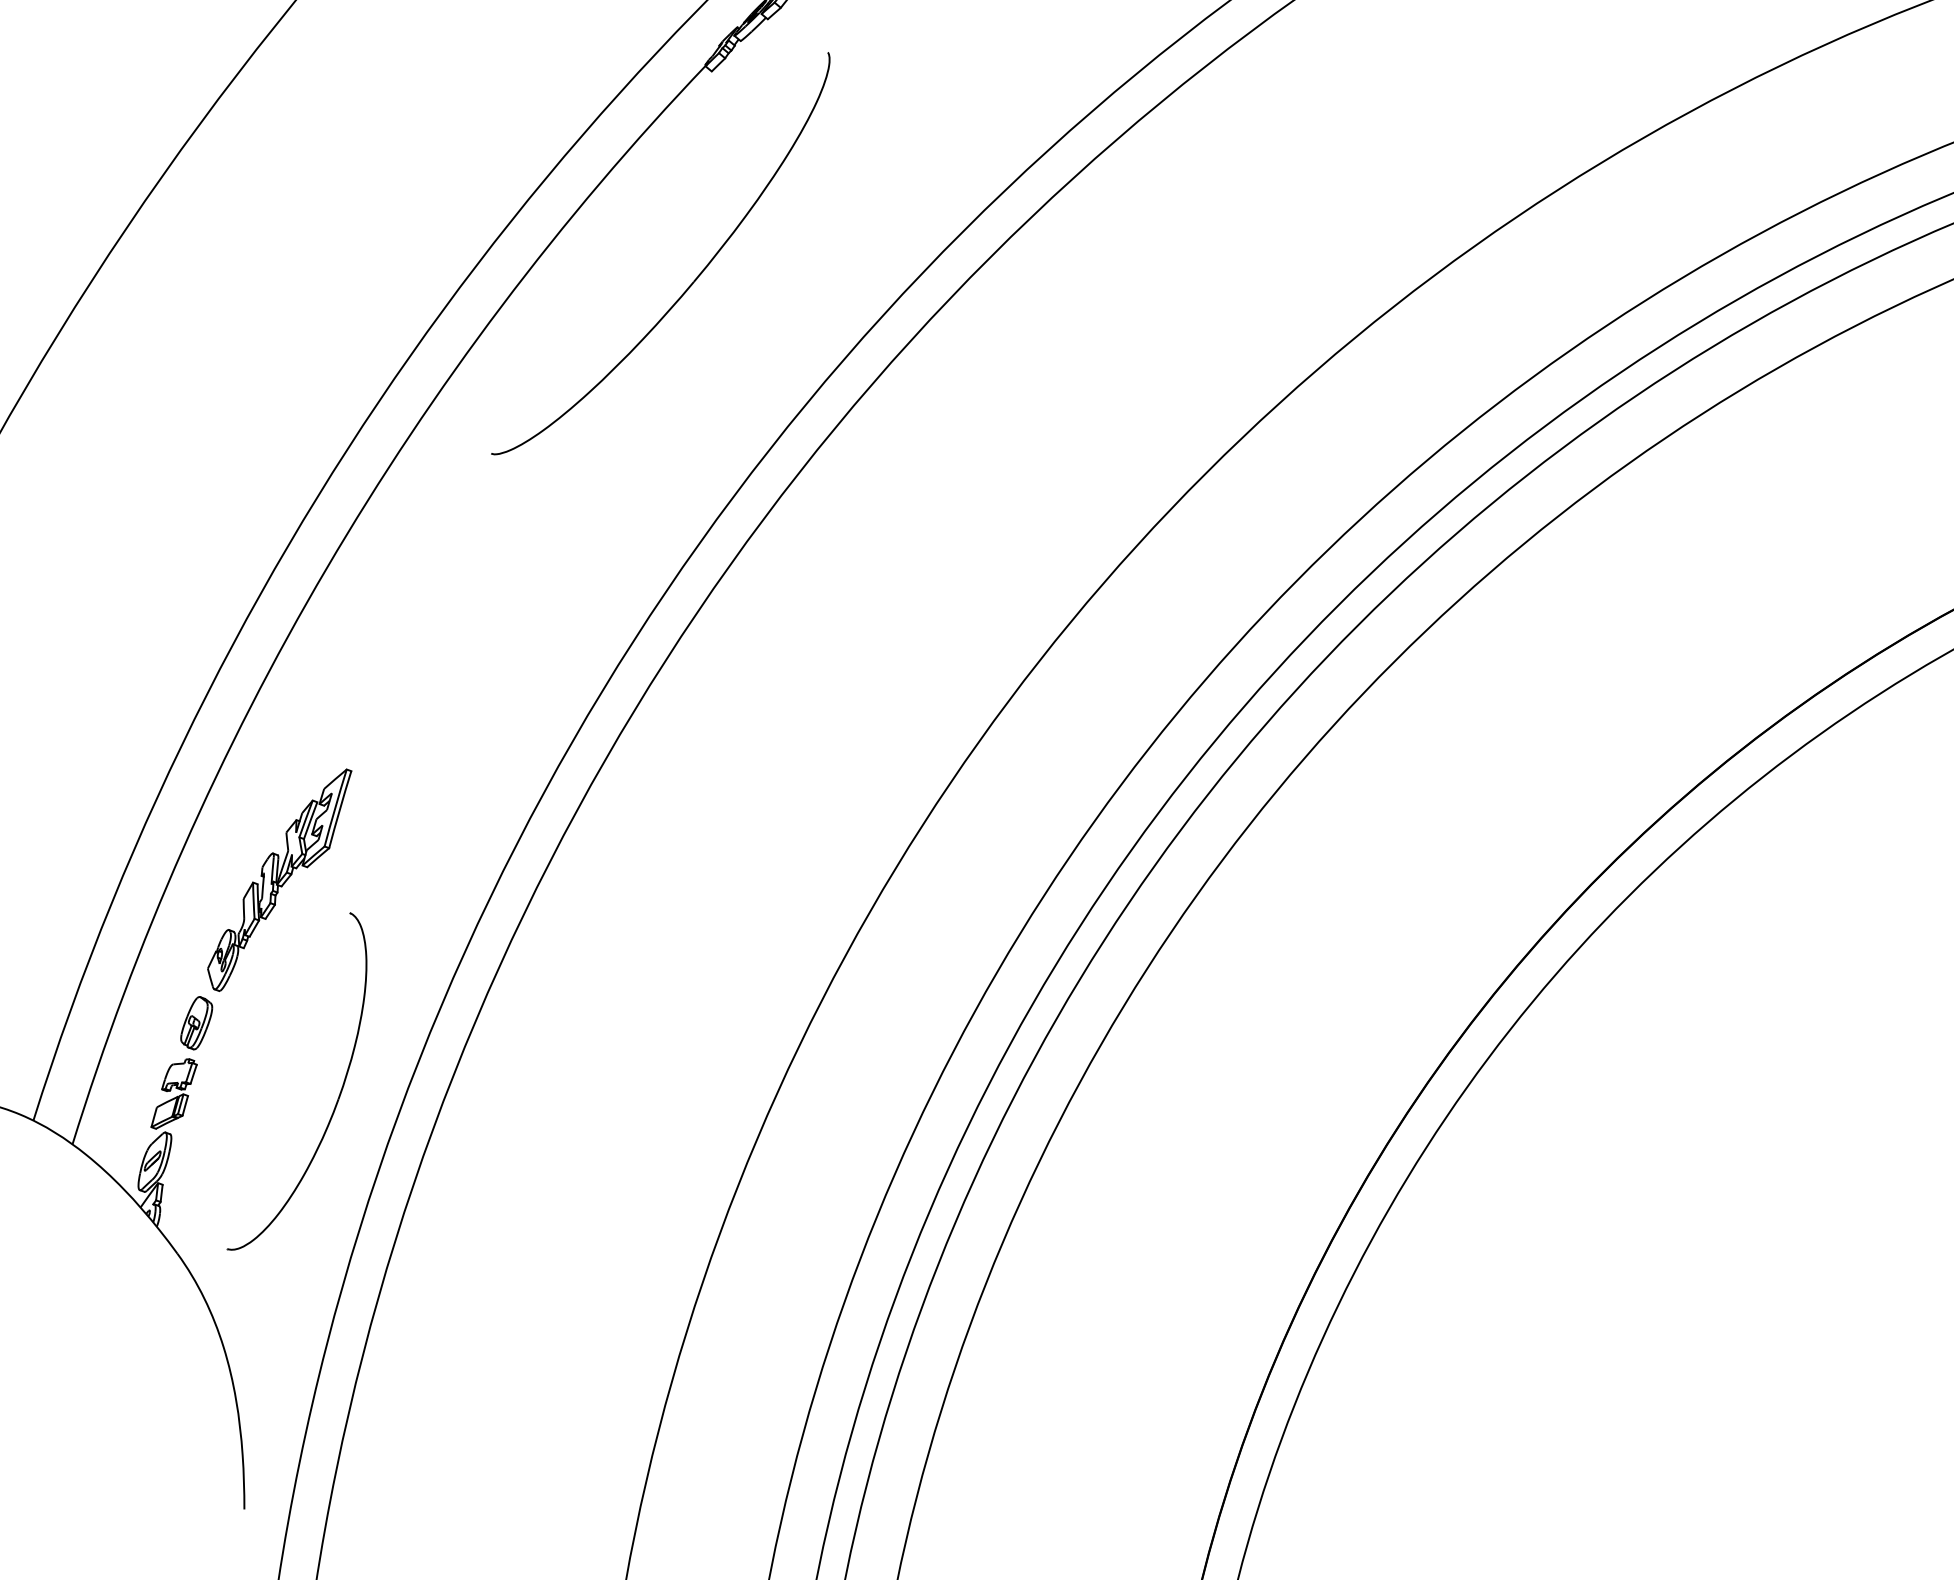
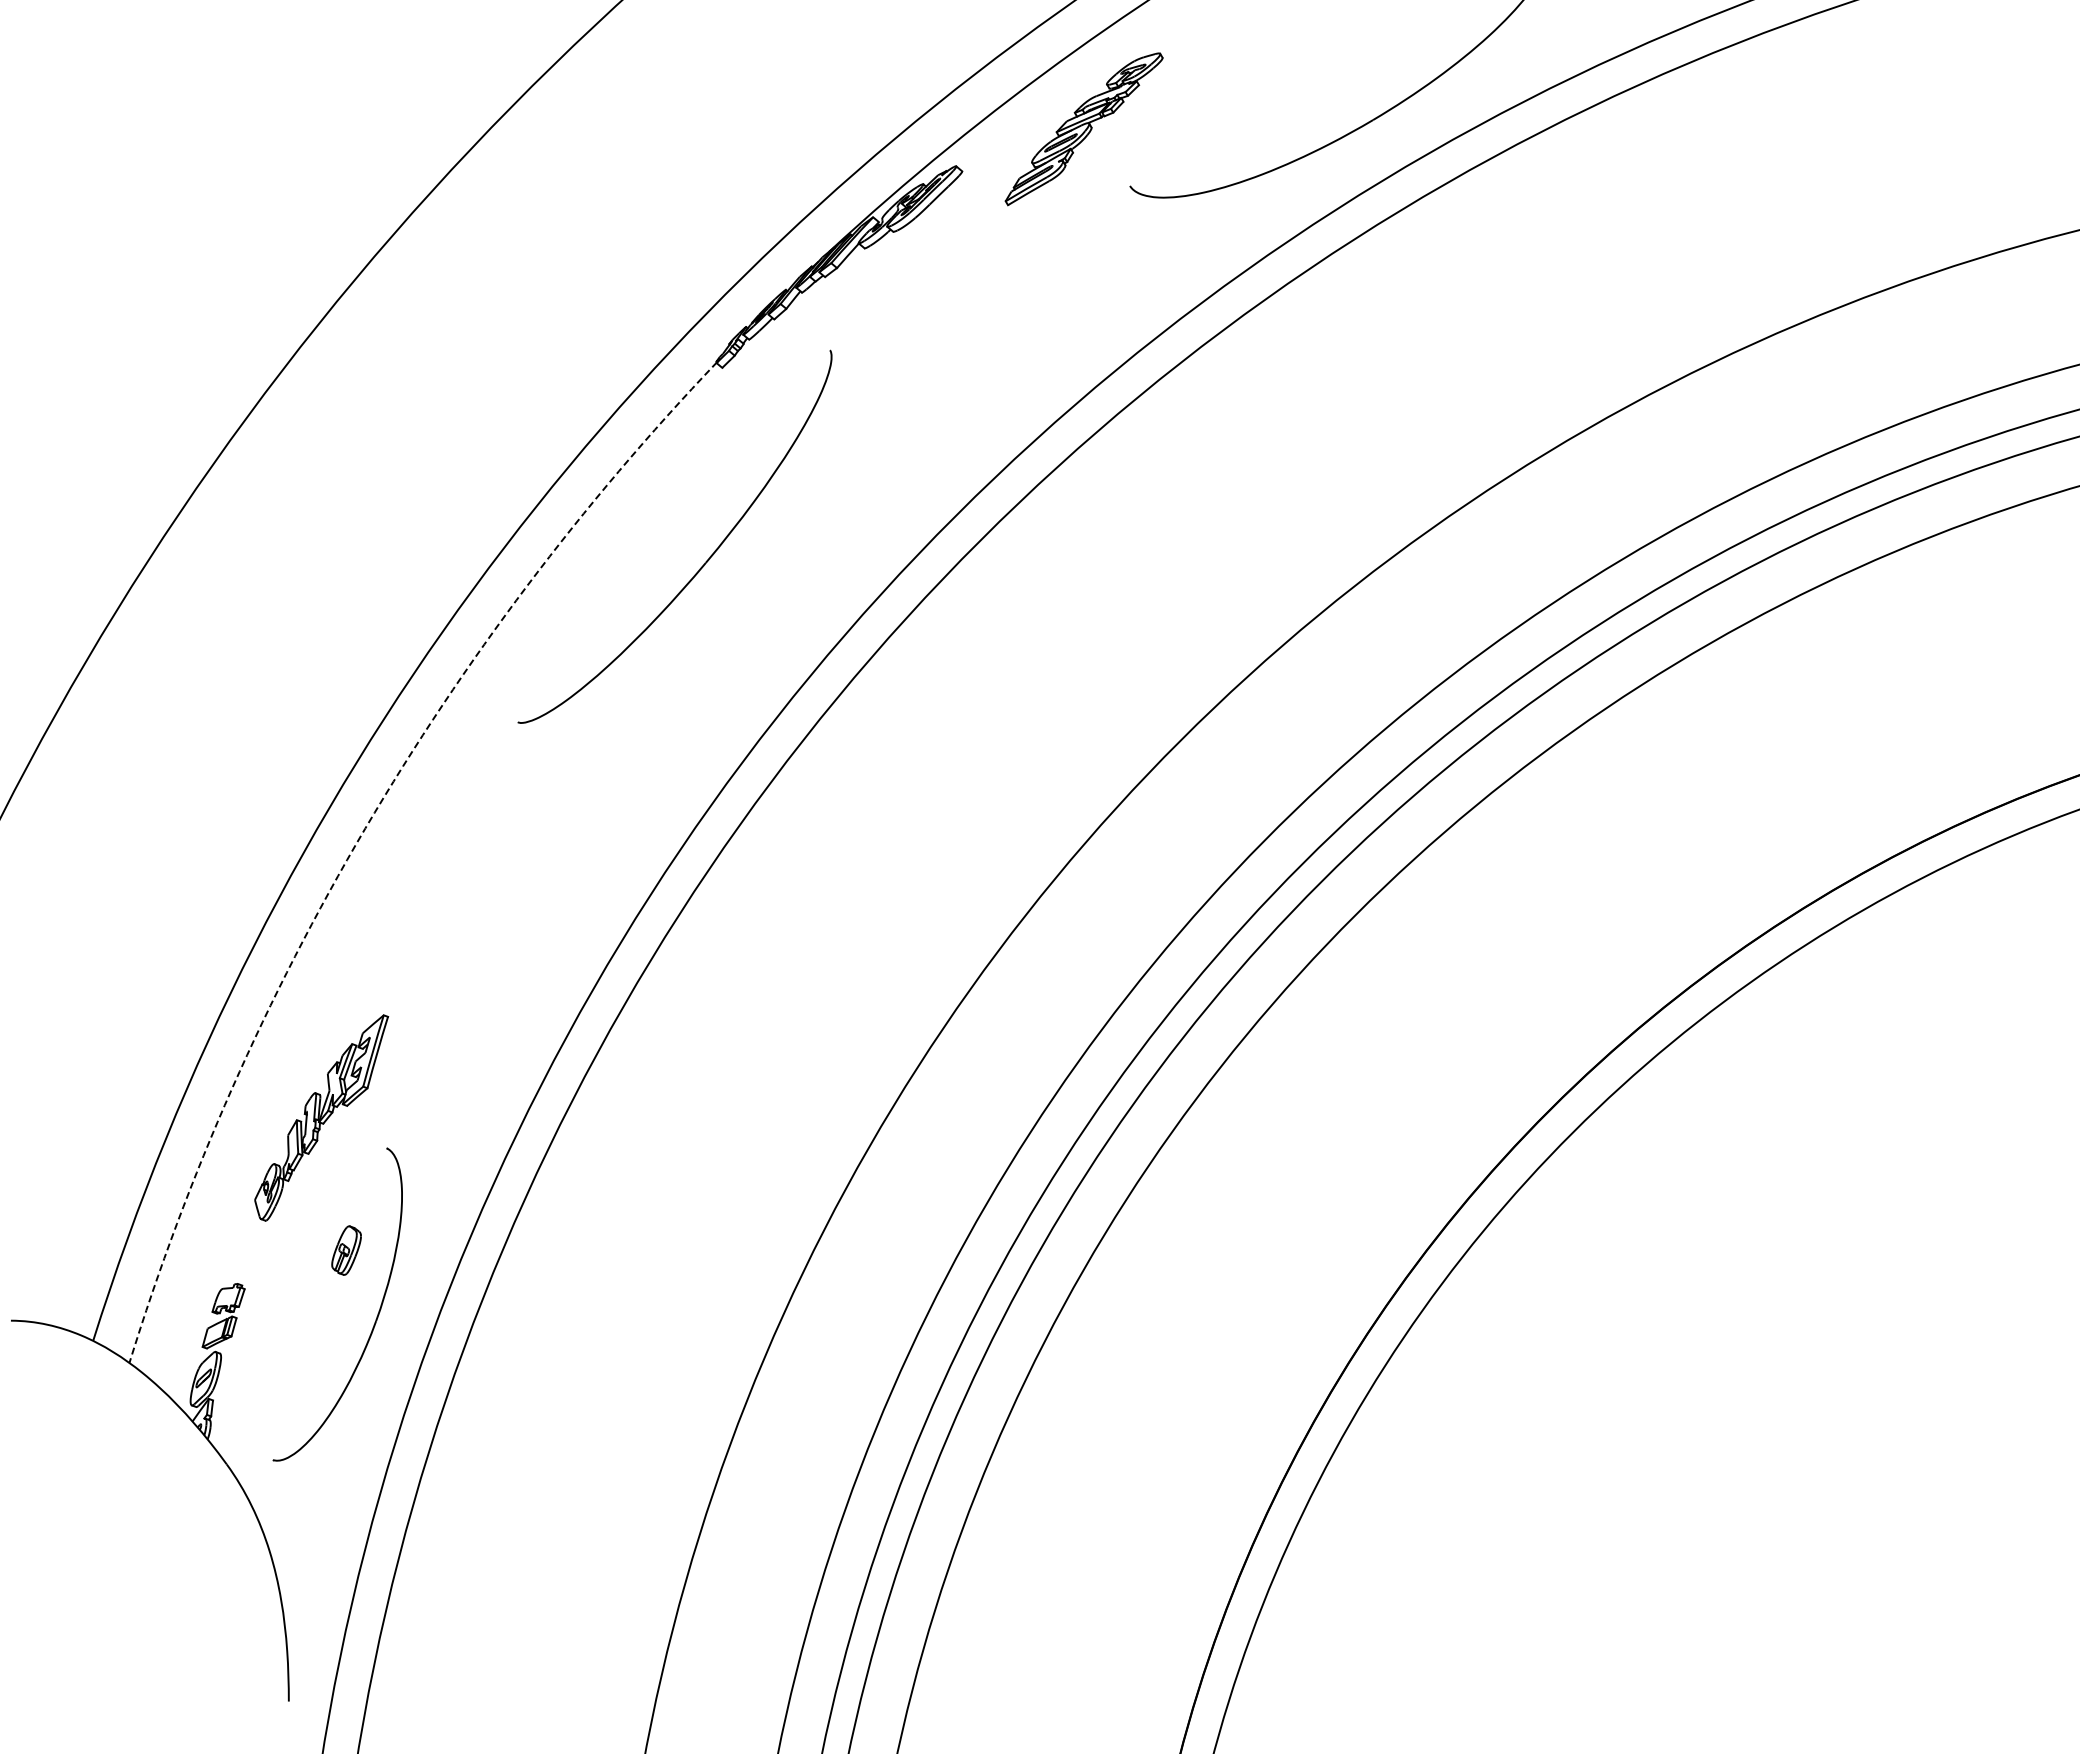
arc: (327, 568) -> (365, 828), solid -> dashed
part: (196, 1023) -> (346, 1250), moved

